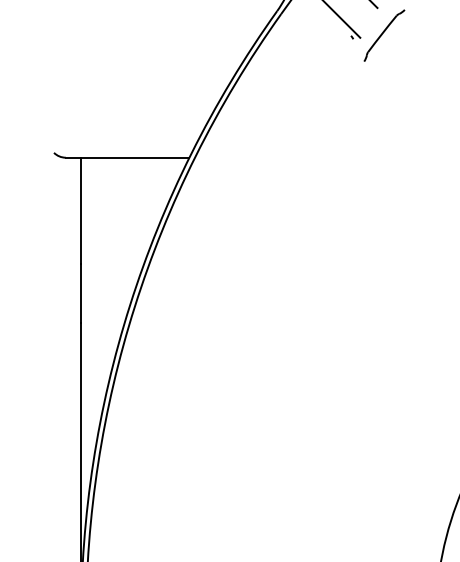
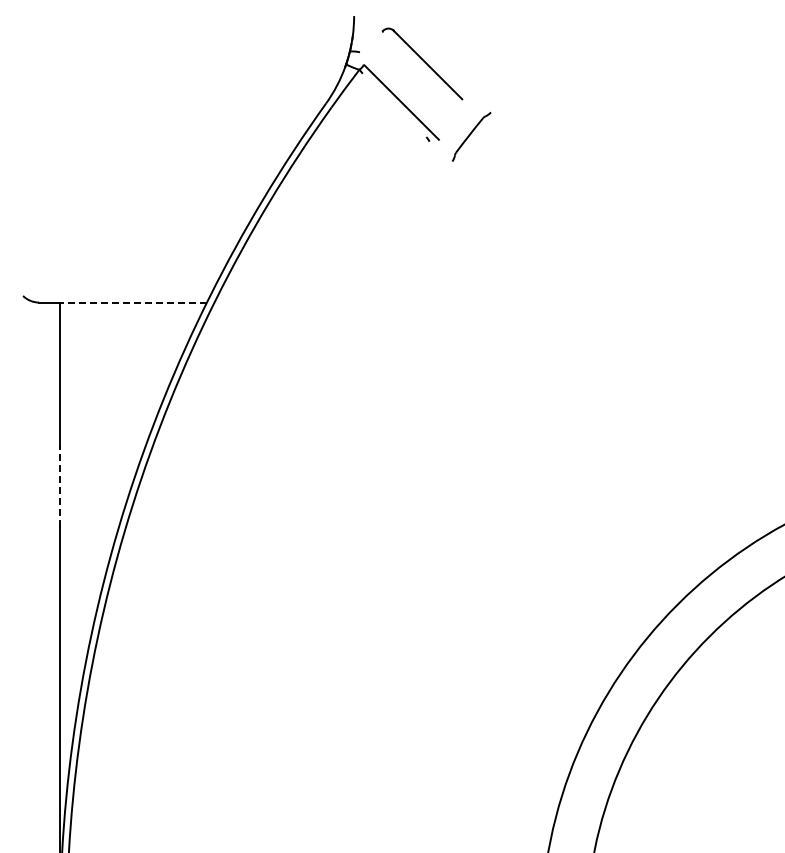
part: (384, 35) -> (471, 136), size x0.7
line: (135, 157) -> (133, 302), solid -> dashed
line: (80, 293) -> (59, 487), solid -> dashed

